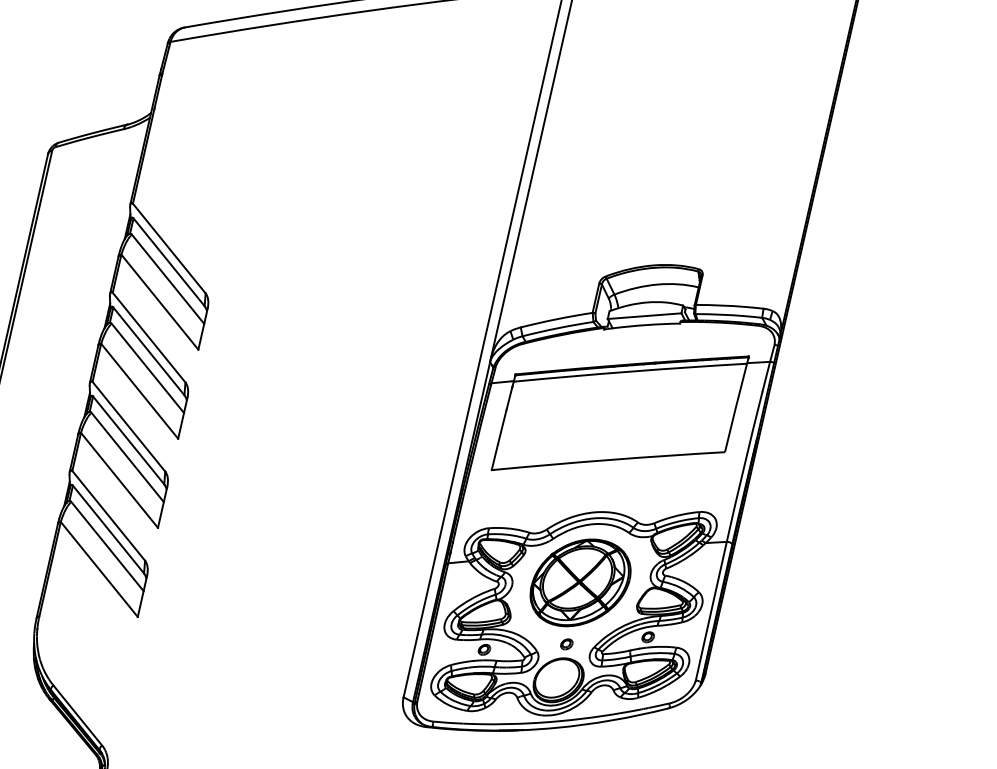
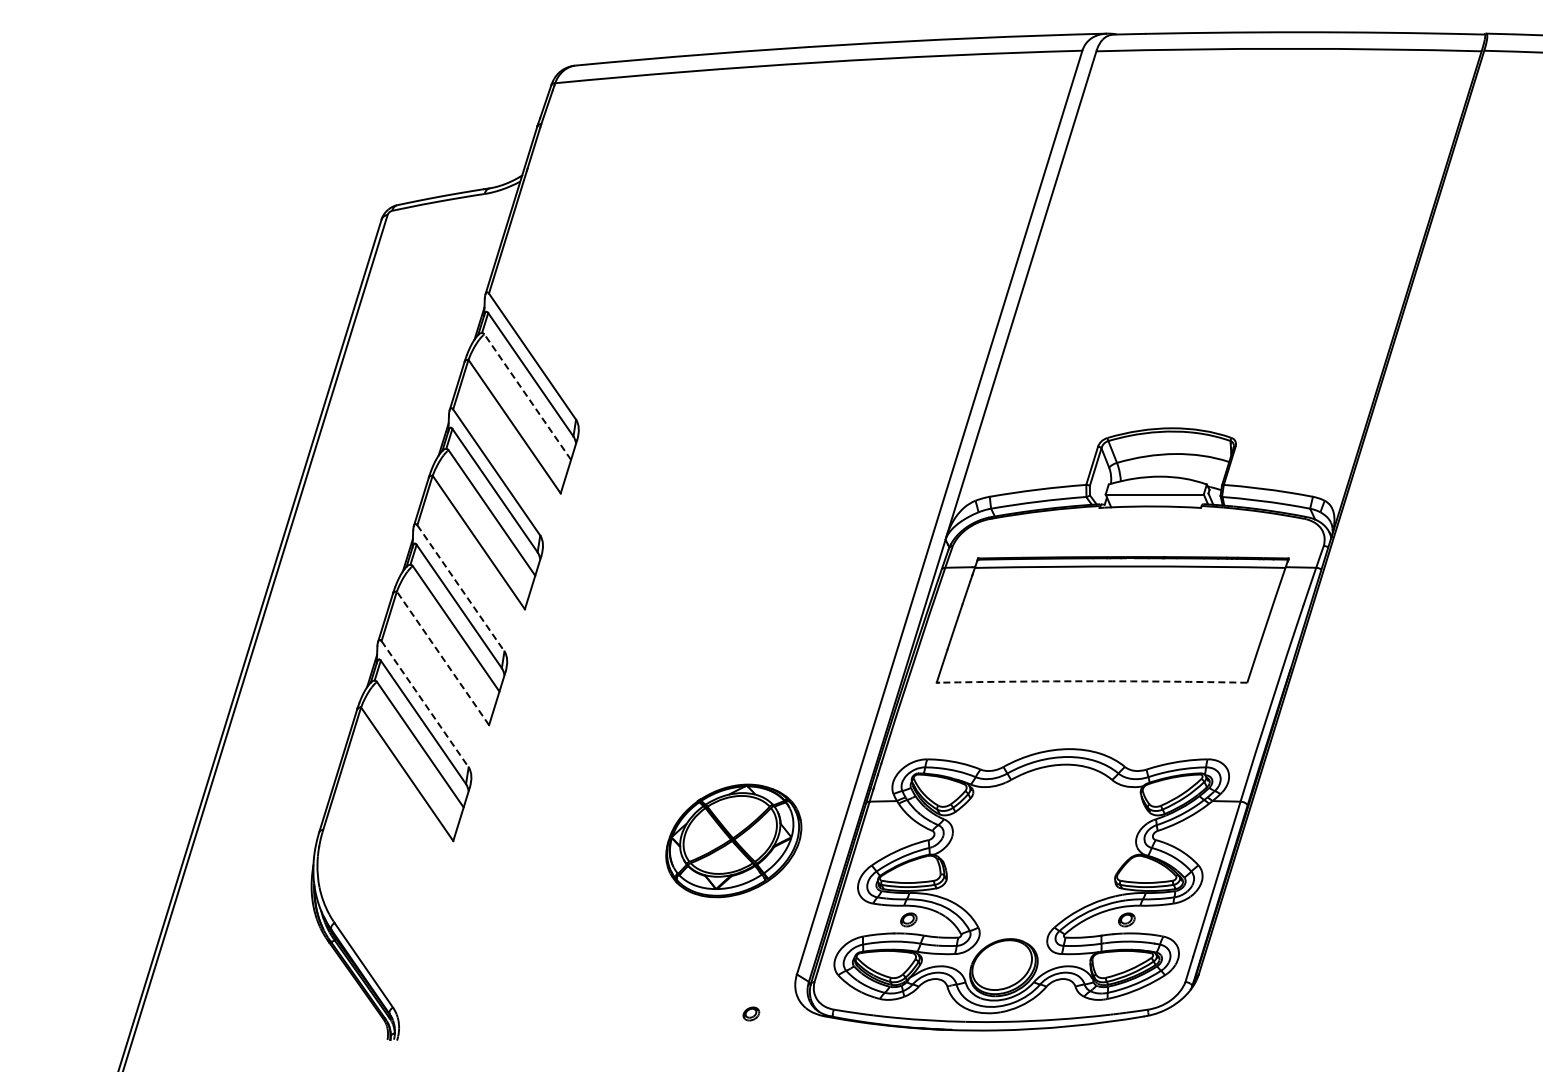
line: (167, 278) -> (527, 396), solid -> dashed
line: (128, 426) -> (460, 588), solid -> dashed
arc: (609, 460) -> (1093, 681), solid -> dashed
line: (119, 479) -> (442, 657), solid -> dashed
line: (109, 516) -> (425, 704), solid -> dashed
part: (580, 582) -> (733, 840), moved
part: (566, 643) -> (751, 1013), moved

